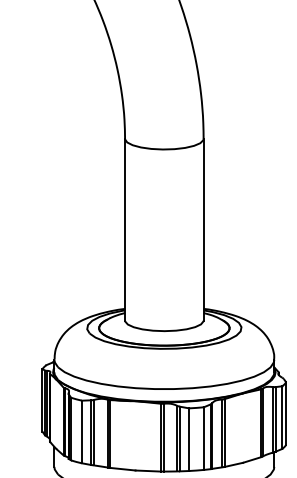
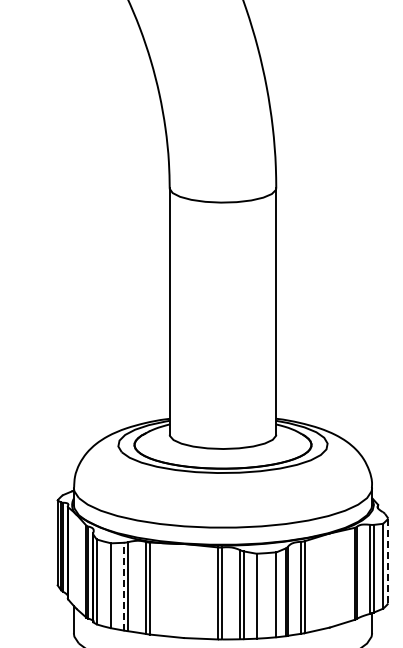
line: (286, 414) -> (388, 561), solid -> dashed
line: (90, 432) -> (123, 586), solid -> dashed

